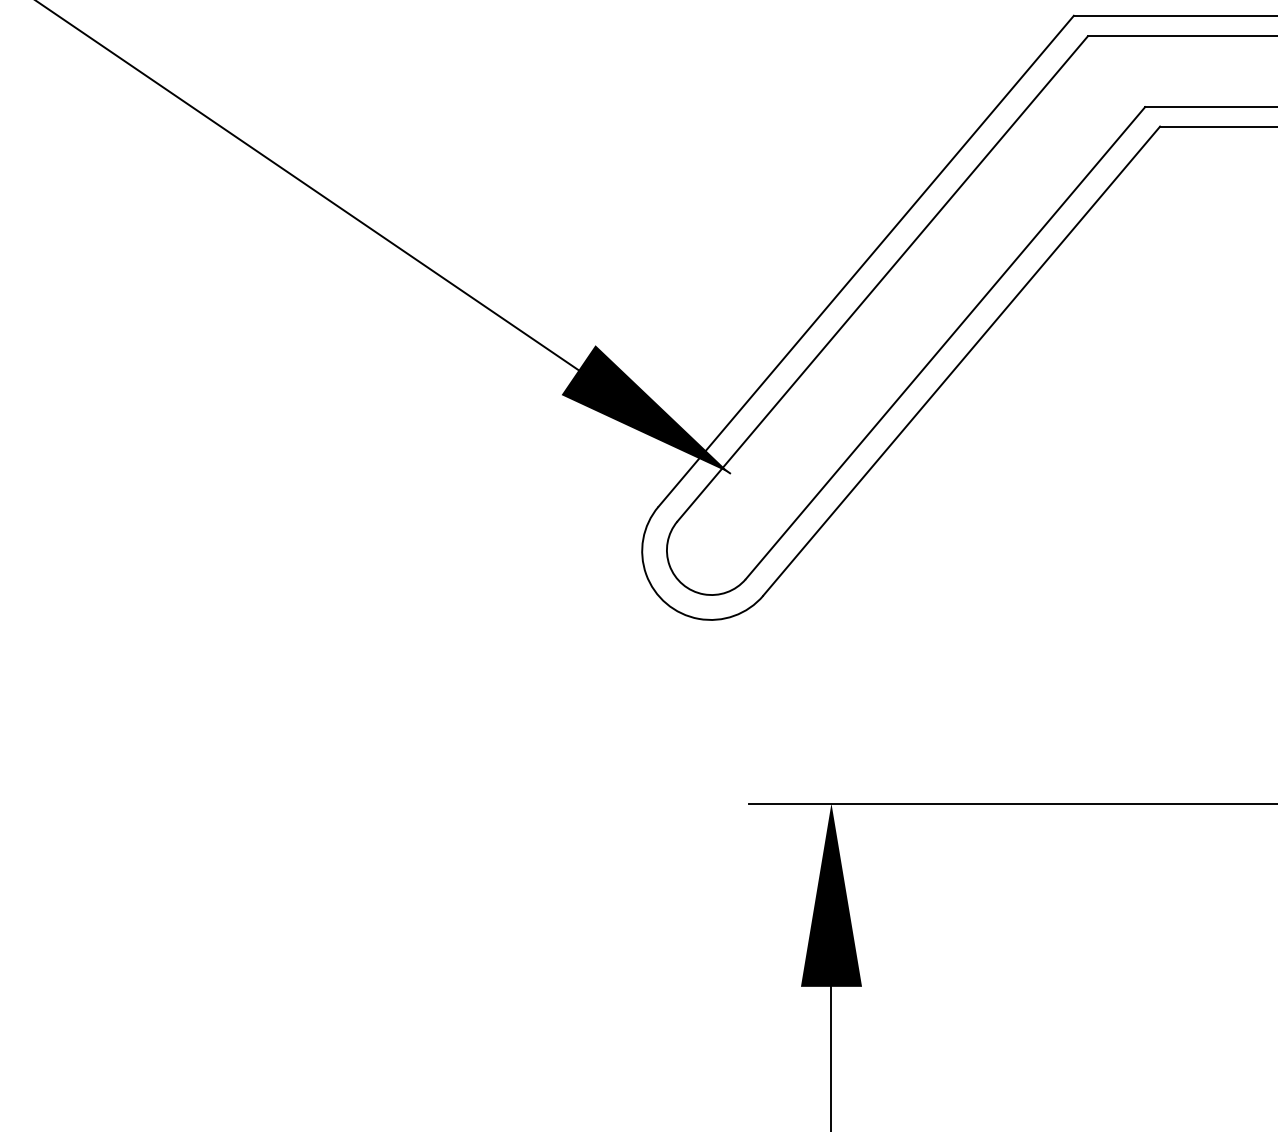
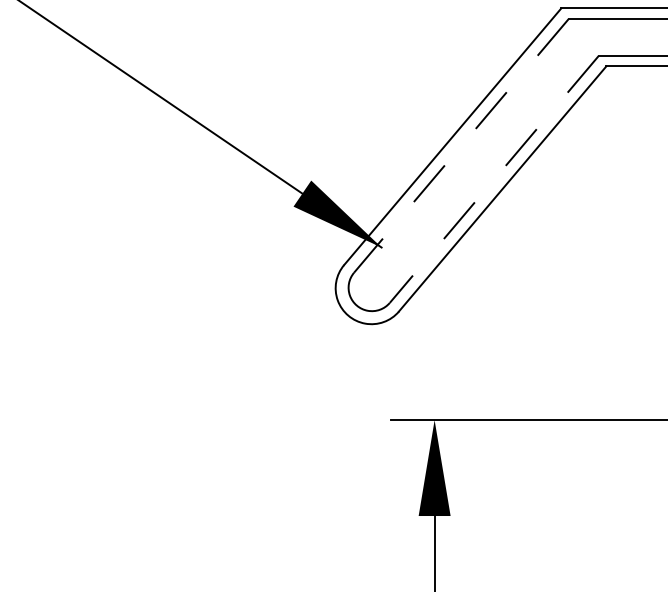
line: (882, 280) -> (461, 146), solid -> dashed
line: (946, 343) -> (494, 179), solid -> dashed

